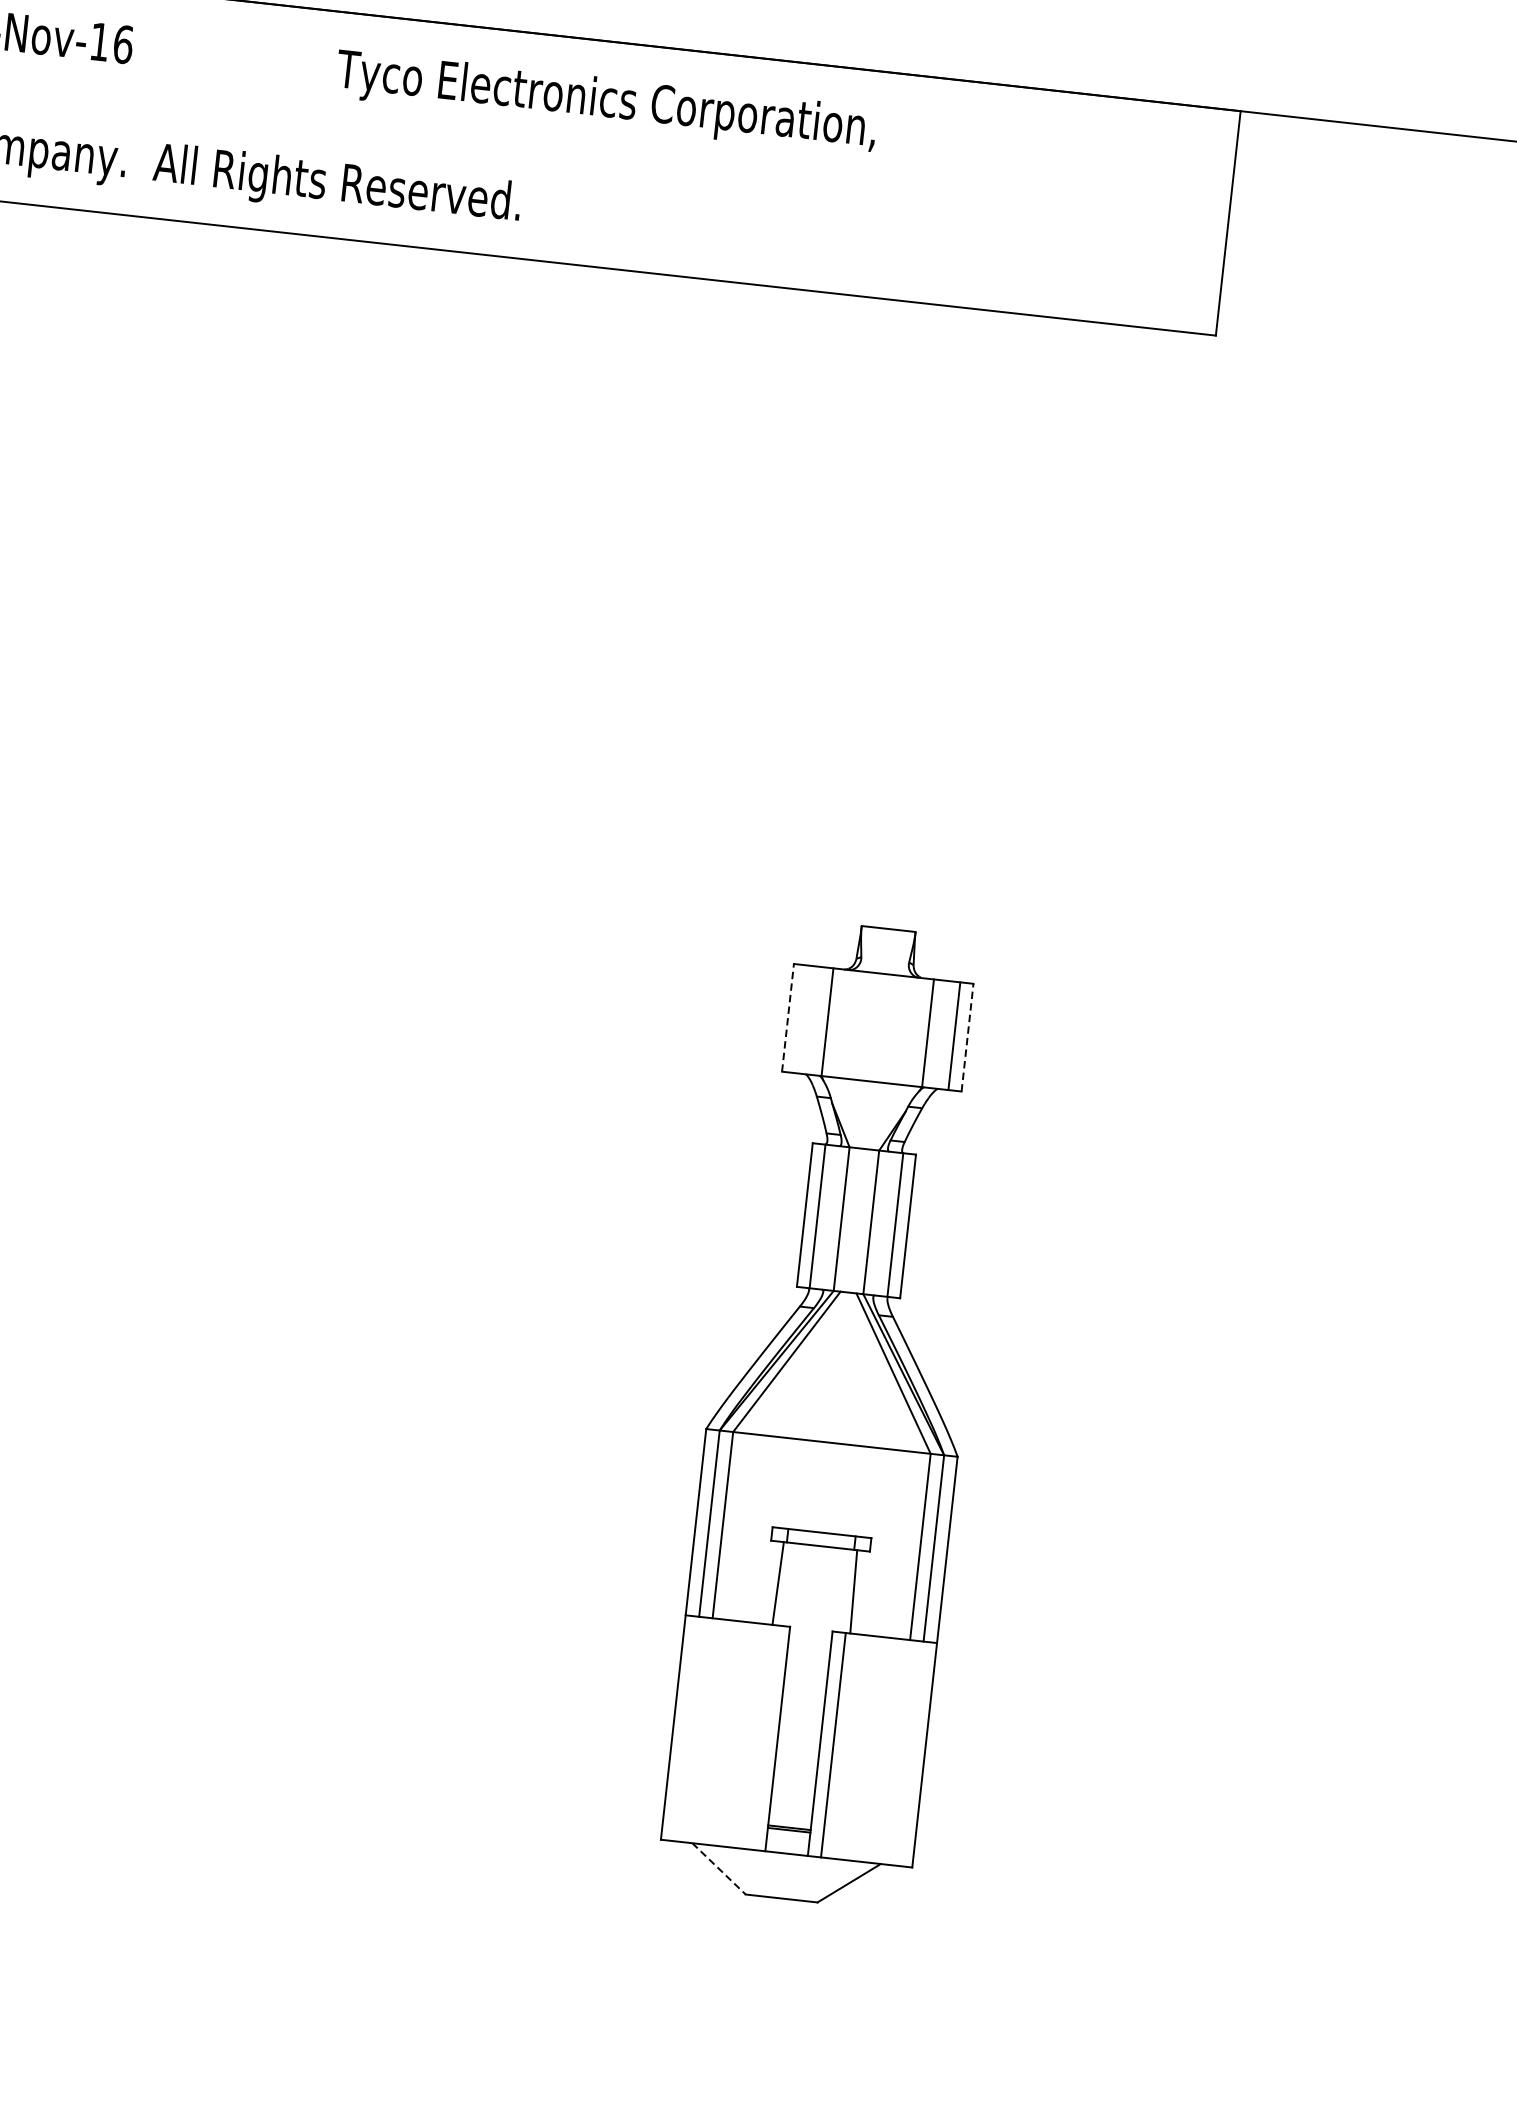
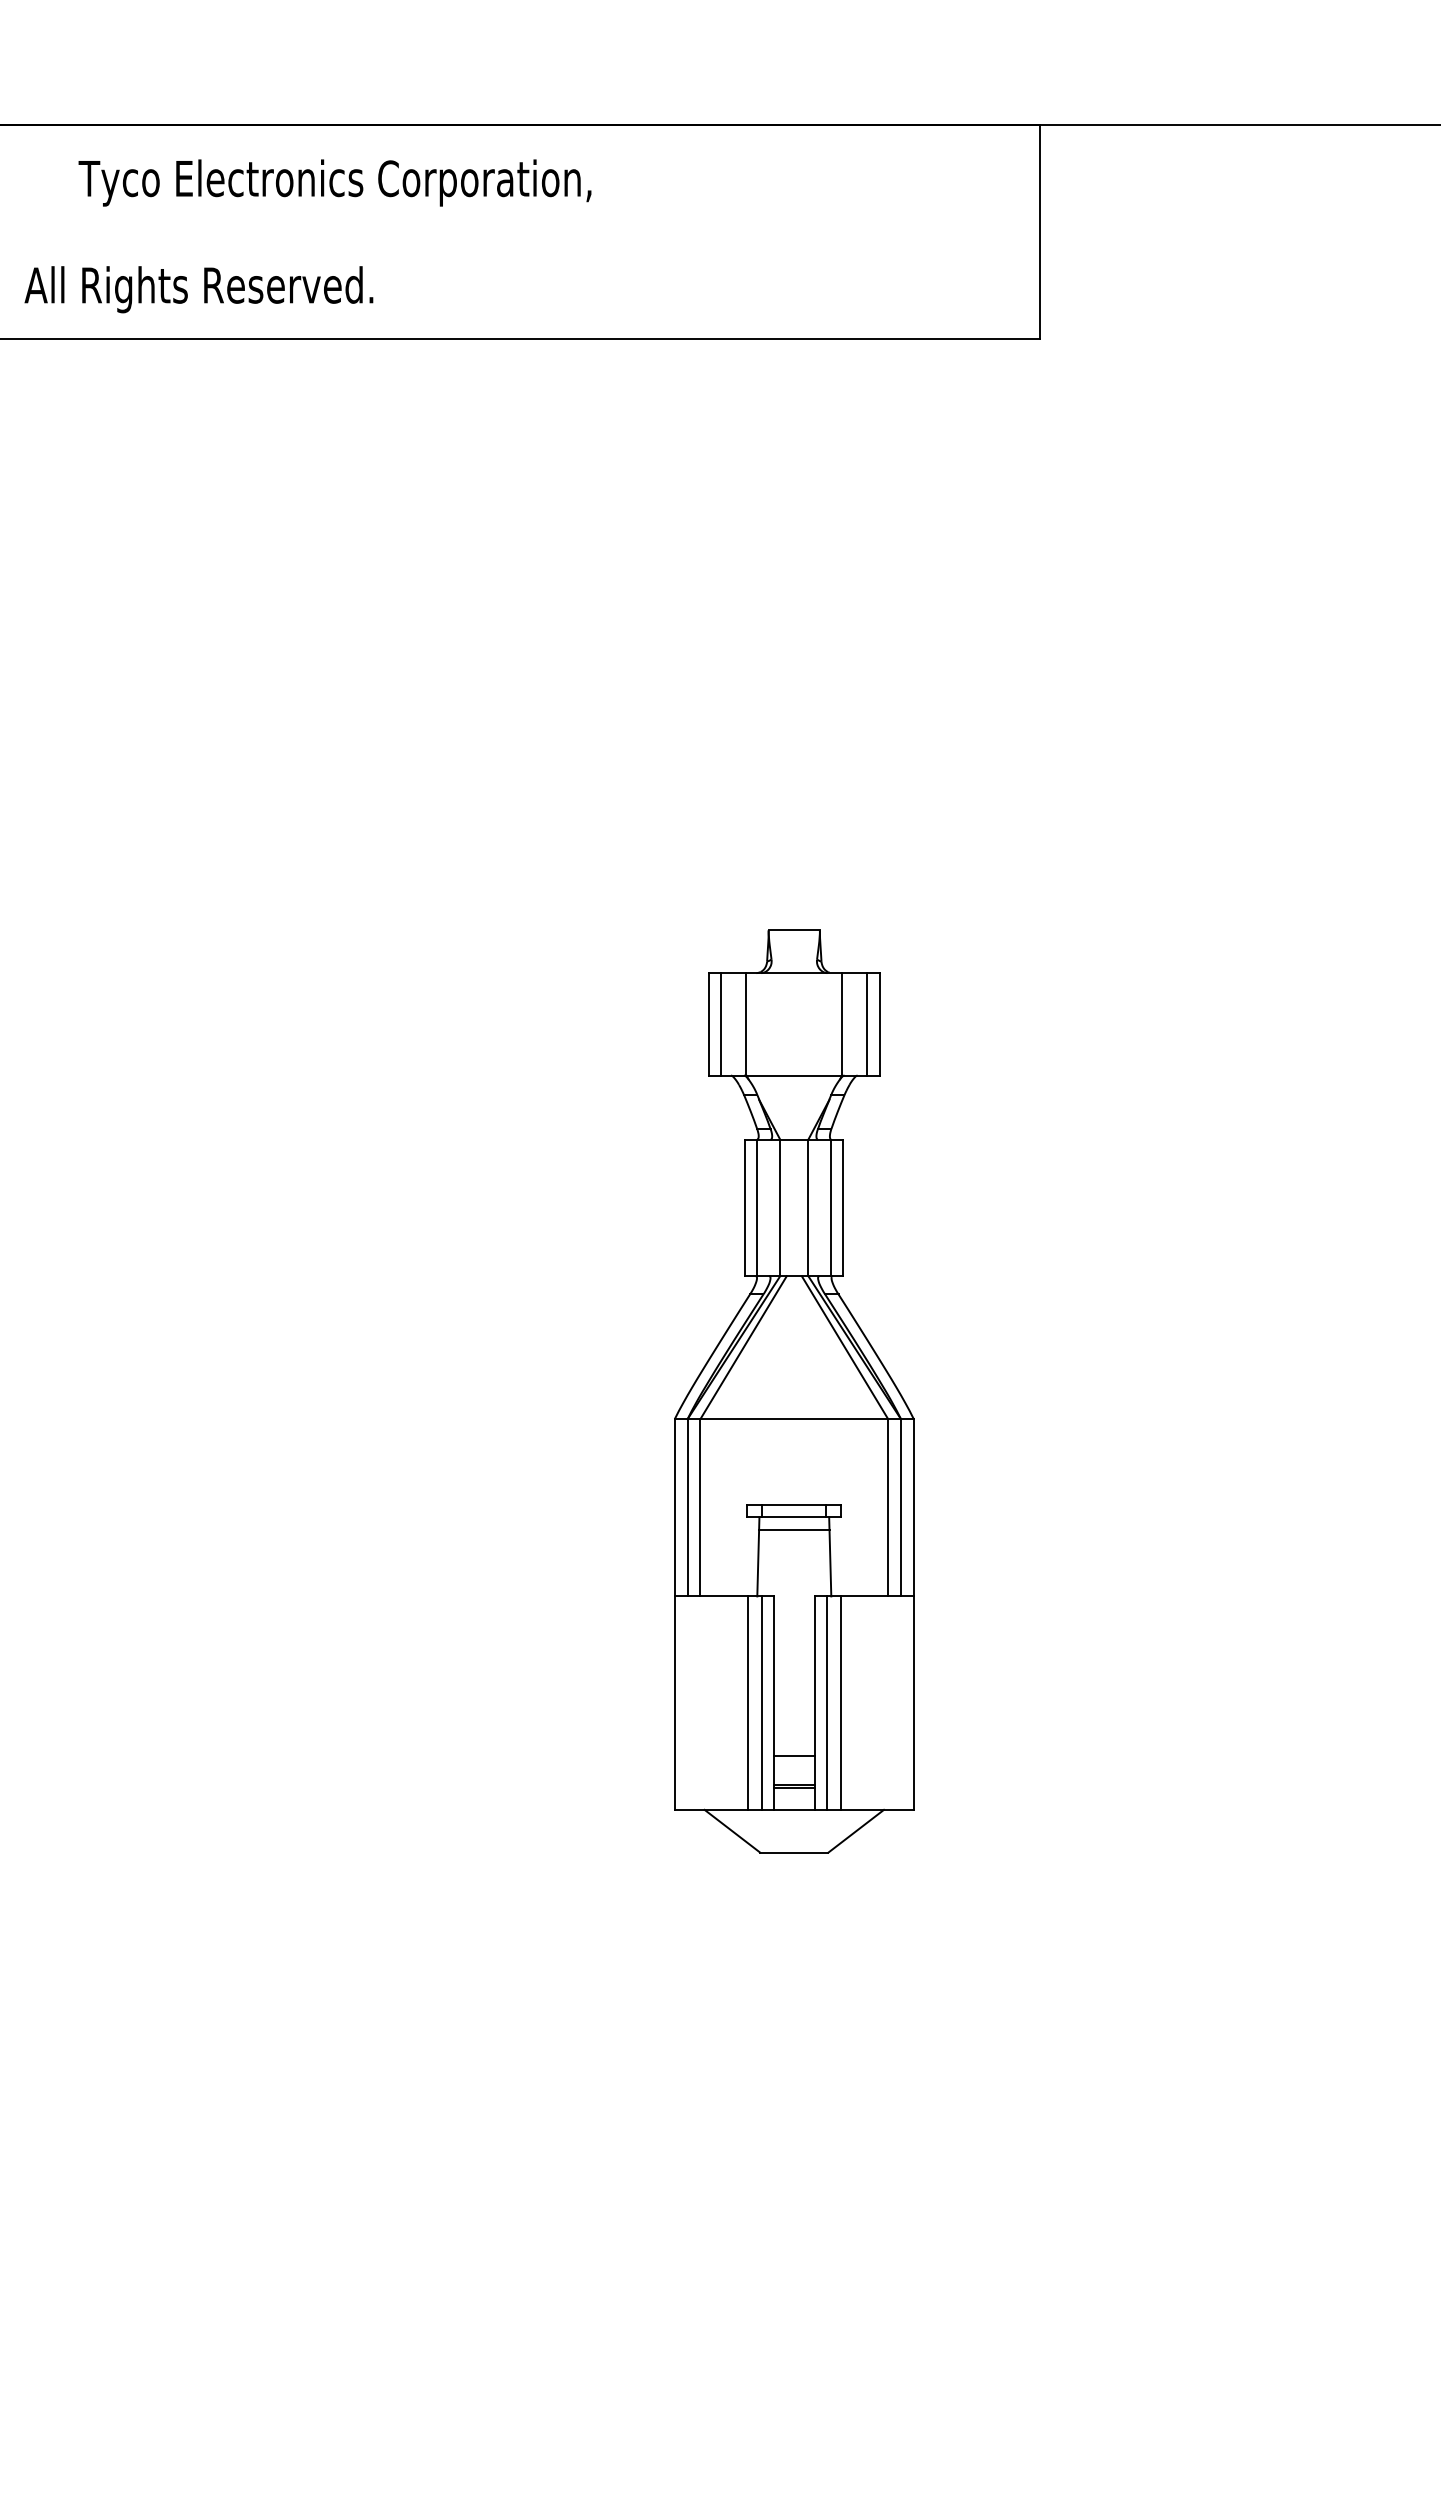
text: (605, 101) -> (334, 182), moved
line: (787, 1016) -> (708, 1023), dashed -> solid
line: (801, 1019) -> (721, 1024), added
line: (967, 1036) -> (879, 1023), dashed -> solid
line: (819, 1559) -> (794, 1530), added
line: (749, 1735) -> (747, 1702), added
line: (764, 1736) -> (761, 1702), added
line: (847, 1746) -> (840, 1702), added
line: (793, 1796) -> (794, 1755), added
line: (719, 1869) -> (732, 1831), dashed -> solid

